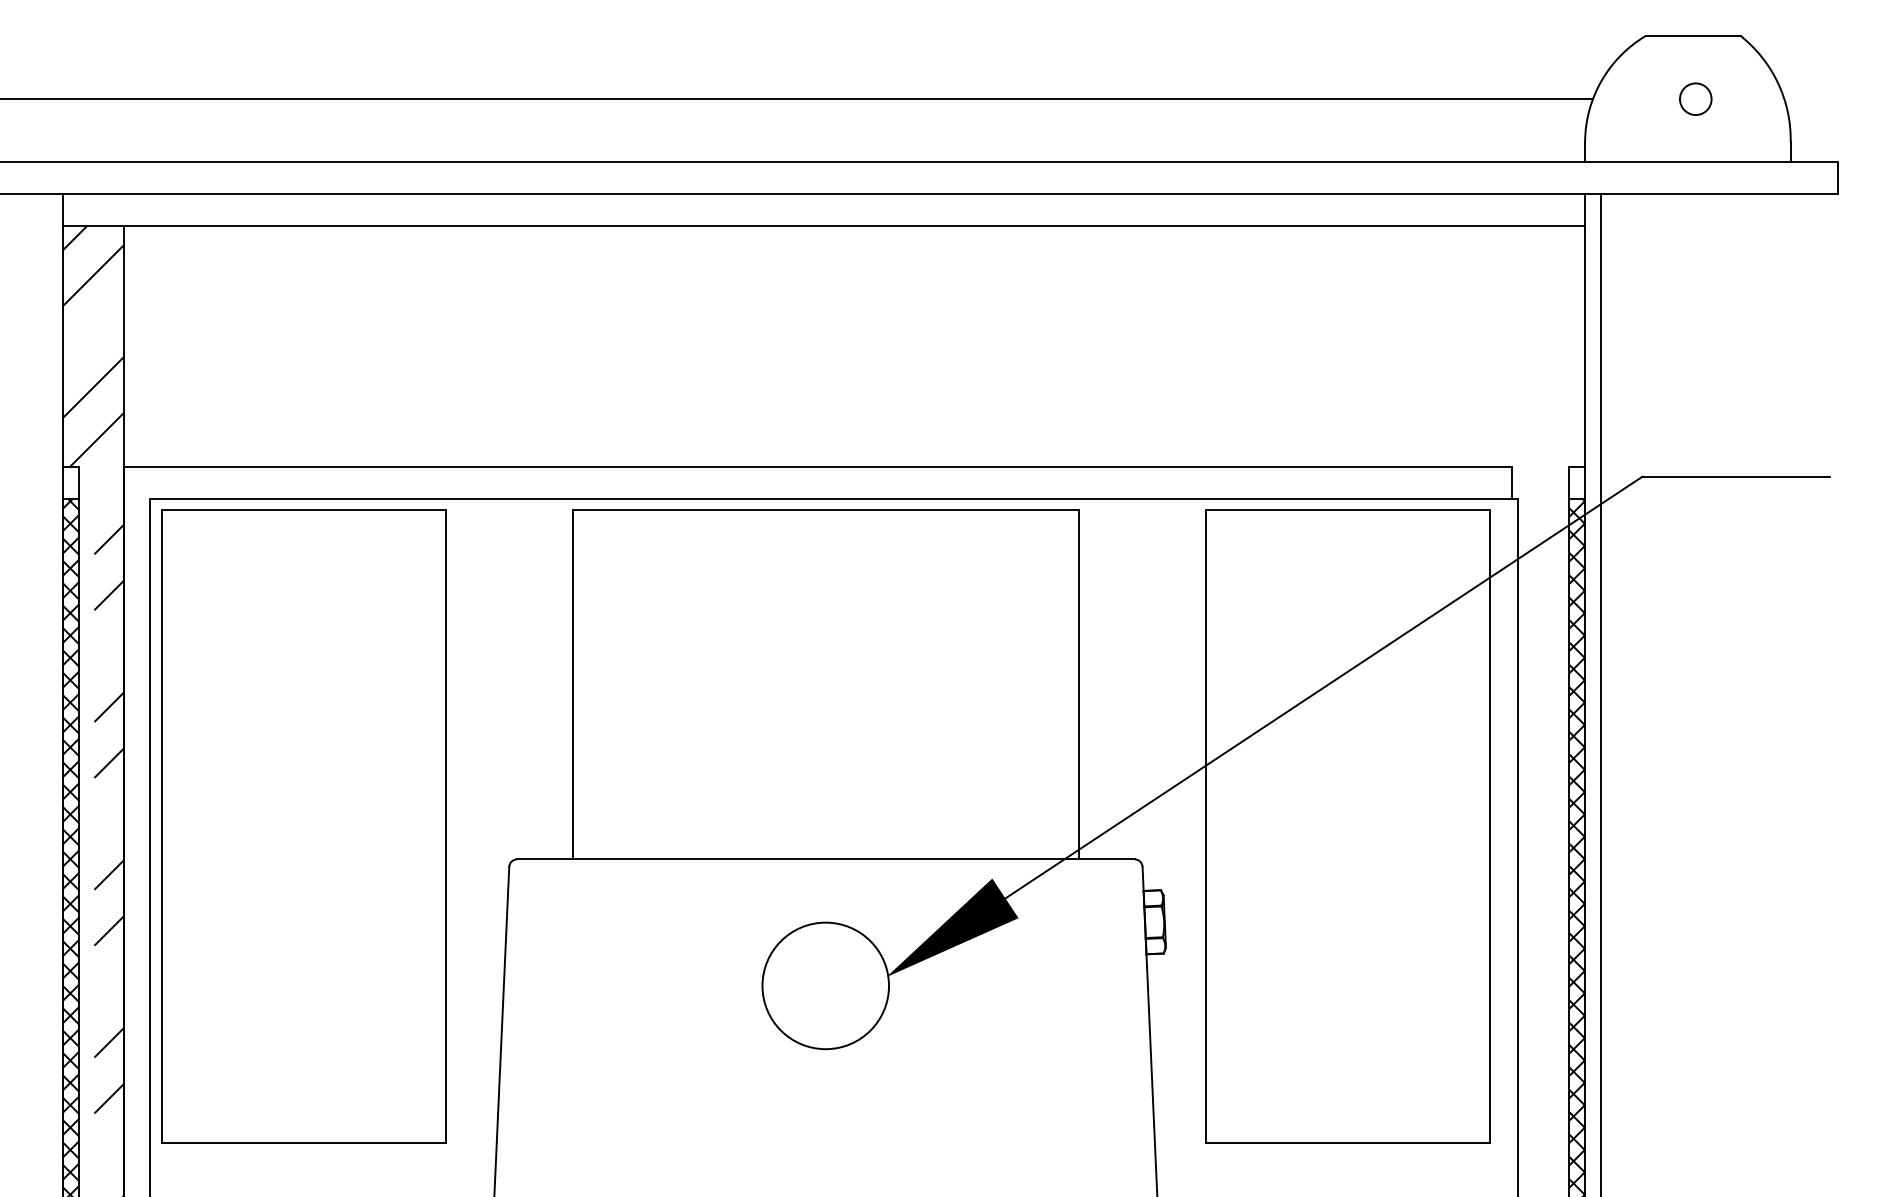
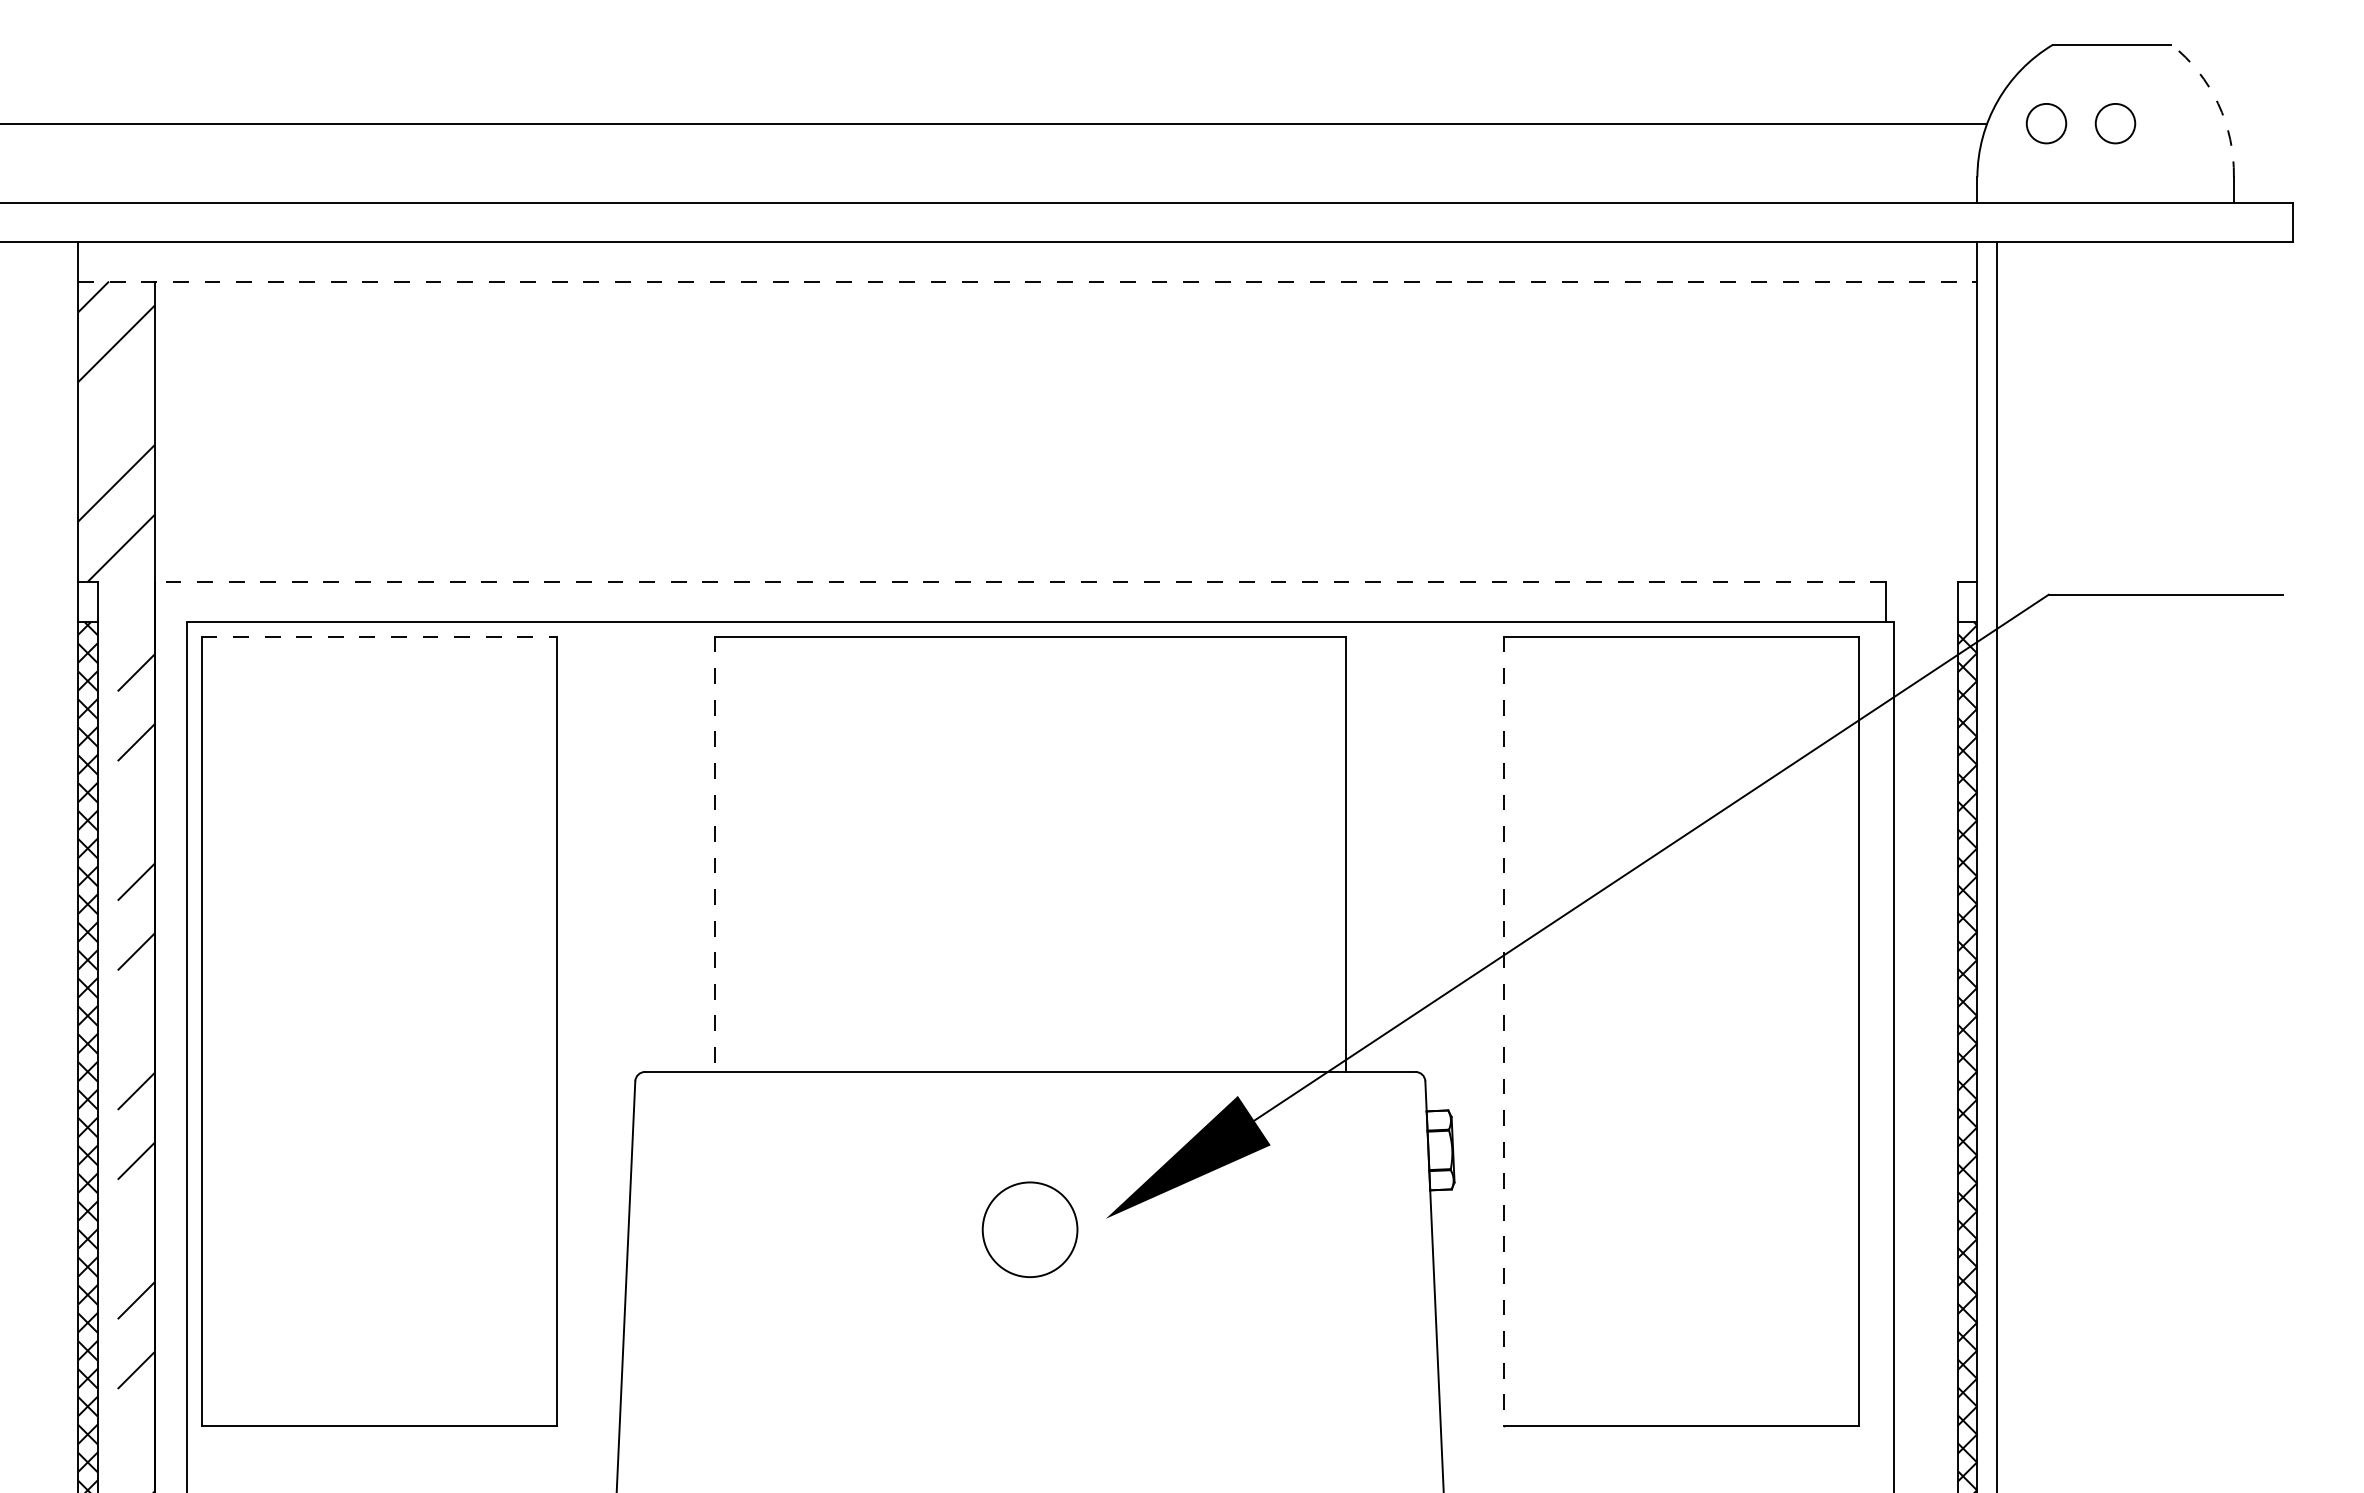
arc: (1778, 83) -> (2218, 103), solid -> dashed
circle: (1640, 99) -> (2046, 123), added
line: (823, 225) -> (1027, 281), solid -> dashed
line: (818, 467) -> (1020, 582), solid -> dashed
line: (304, 510) -> (379, 636), solid -> dashed
line: (572, 685) -> (714, 854), solid -> dashed
line: (1205, 826) -> (1503, 1031), solid -> dashed
circle: (826, 985) -> (1030, 1229), size x0.6

